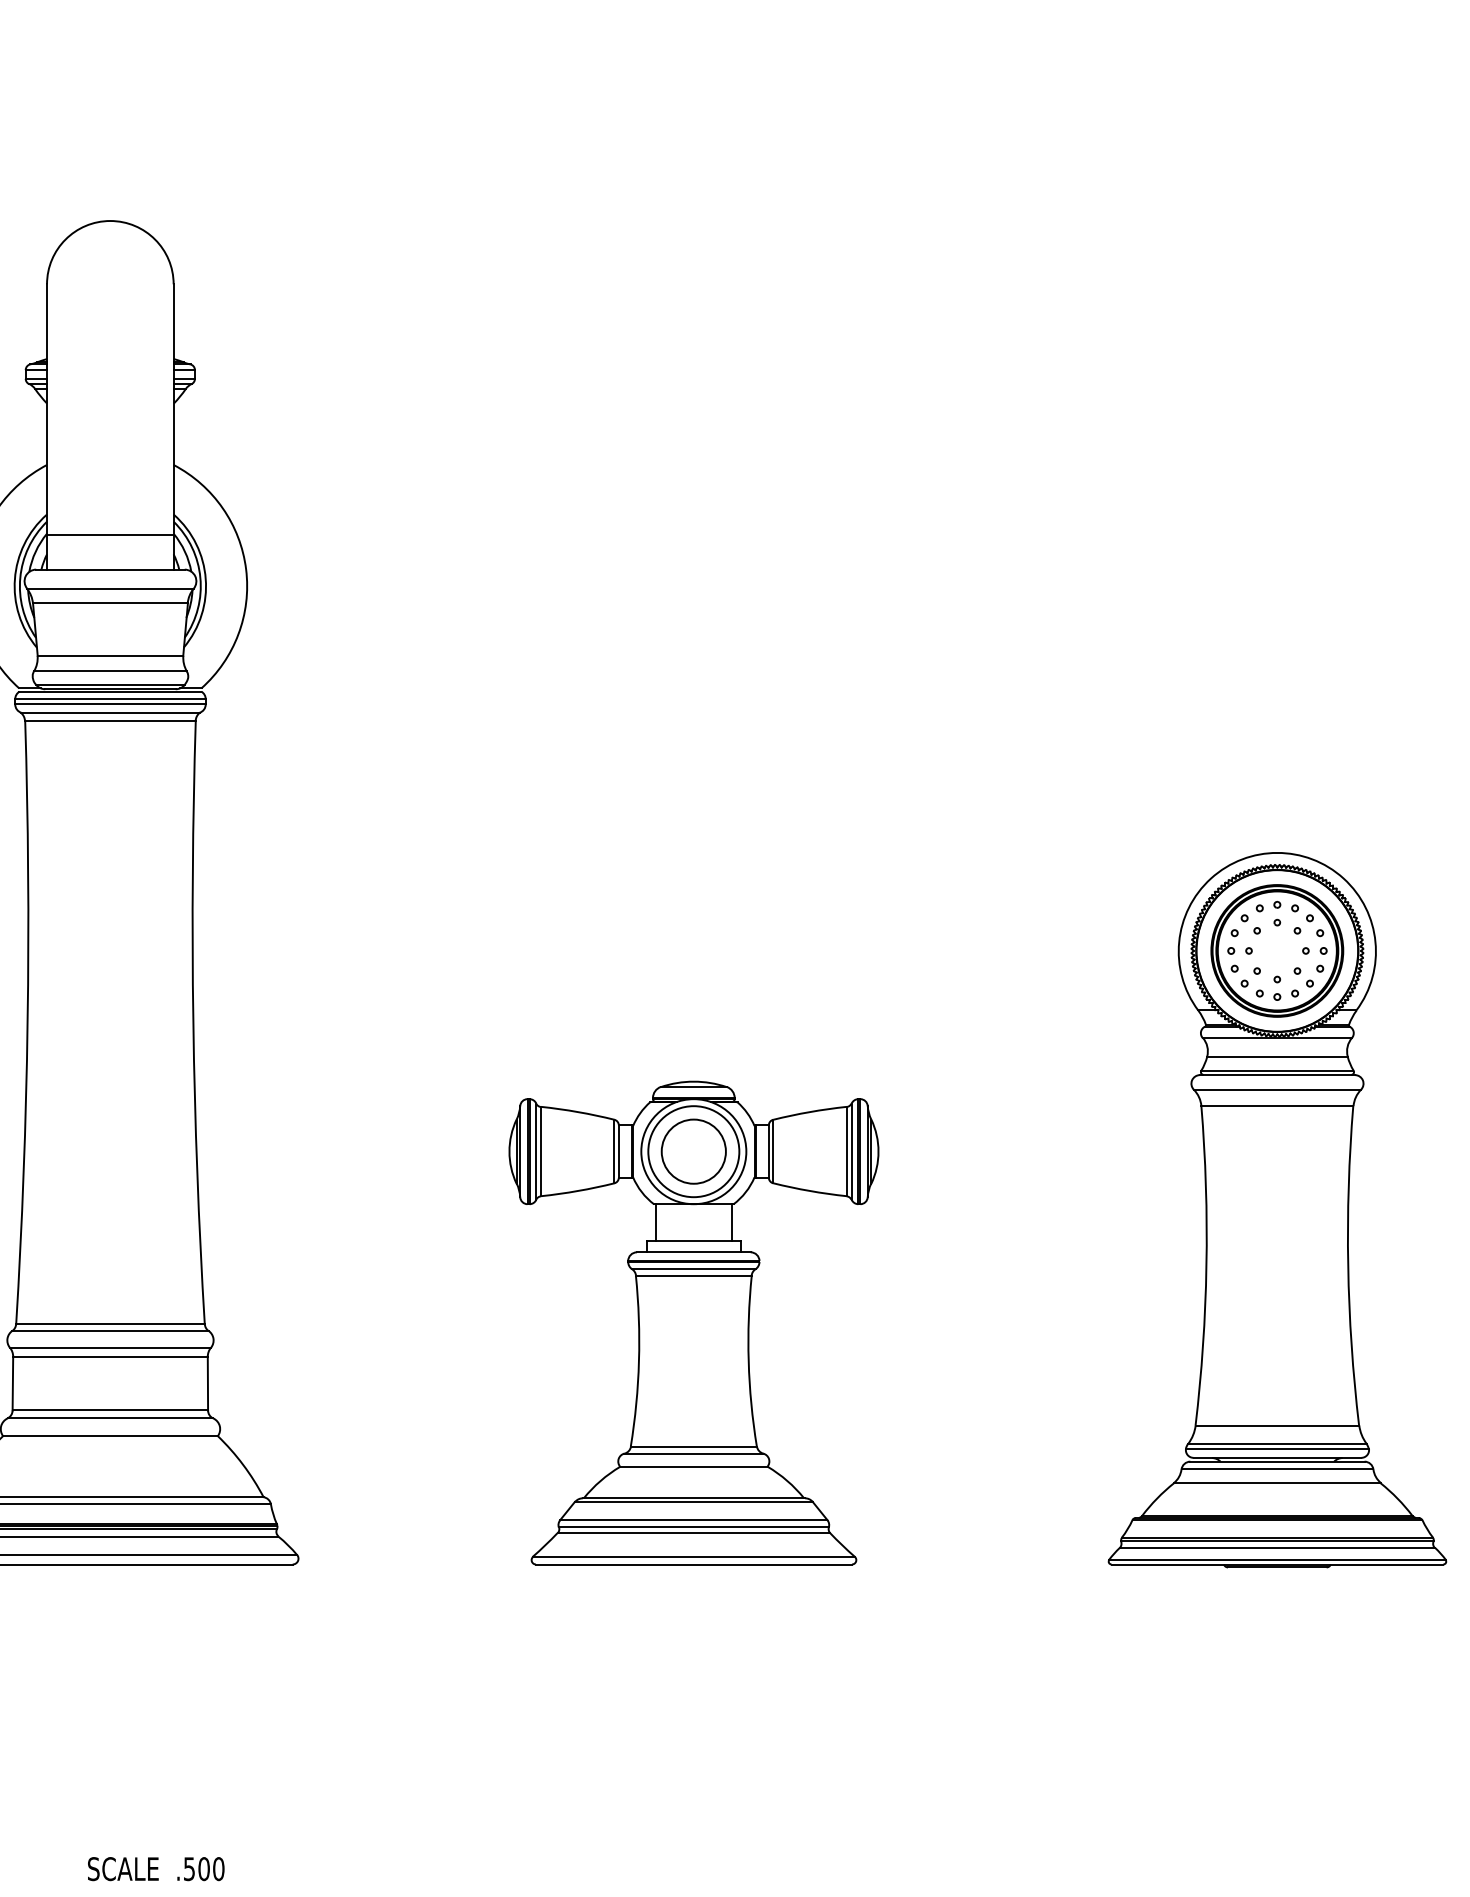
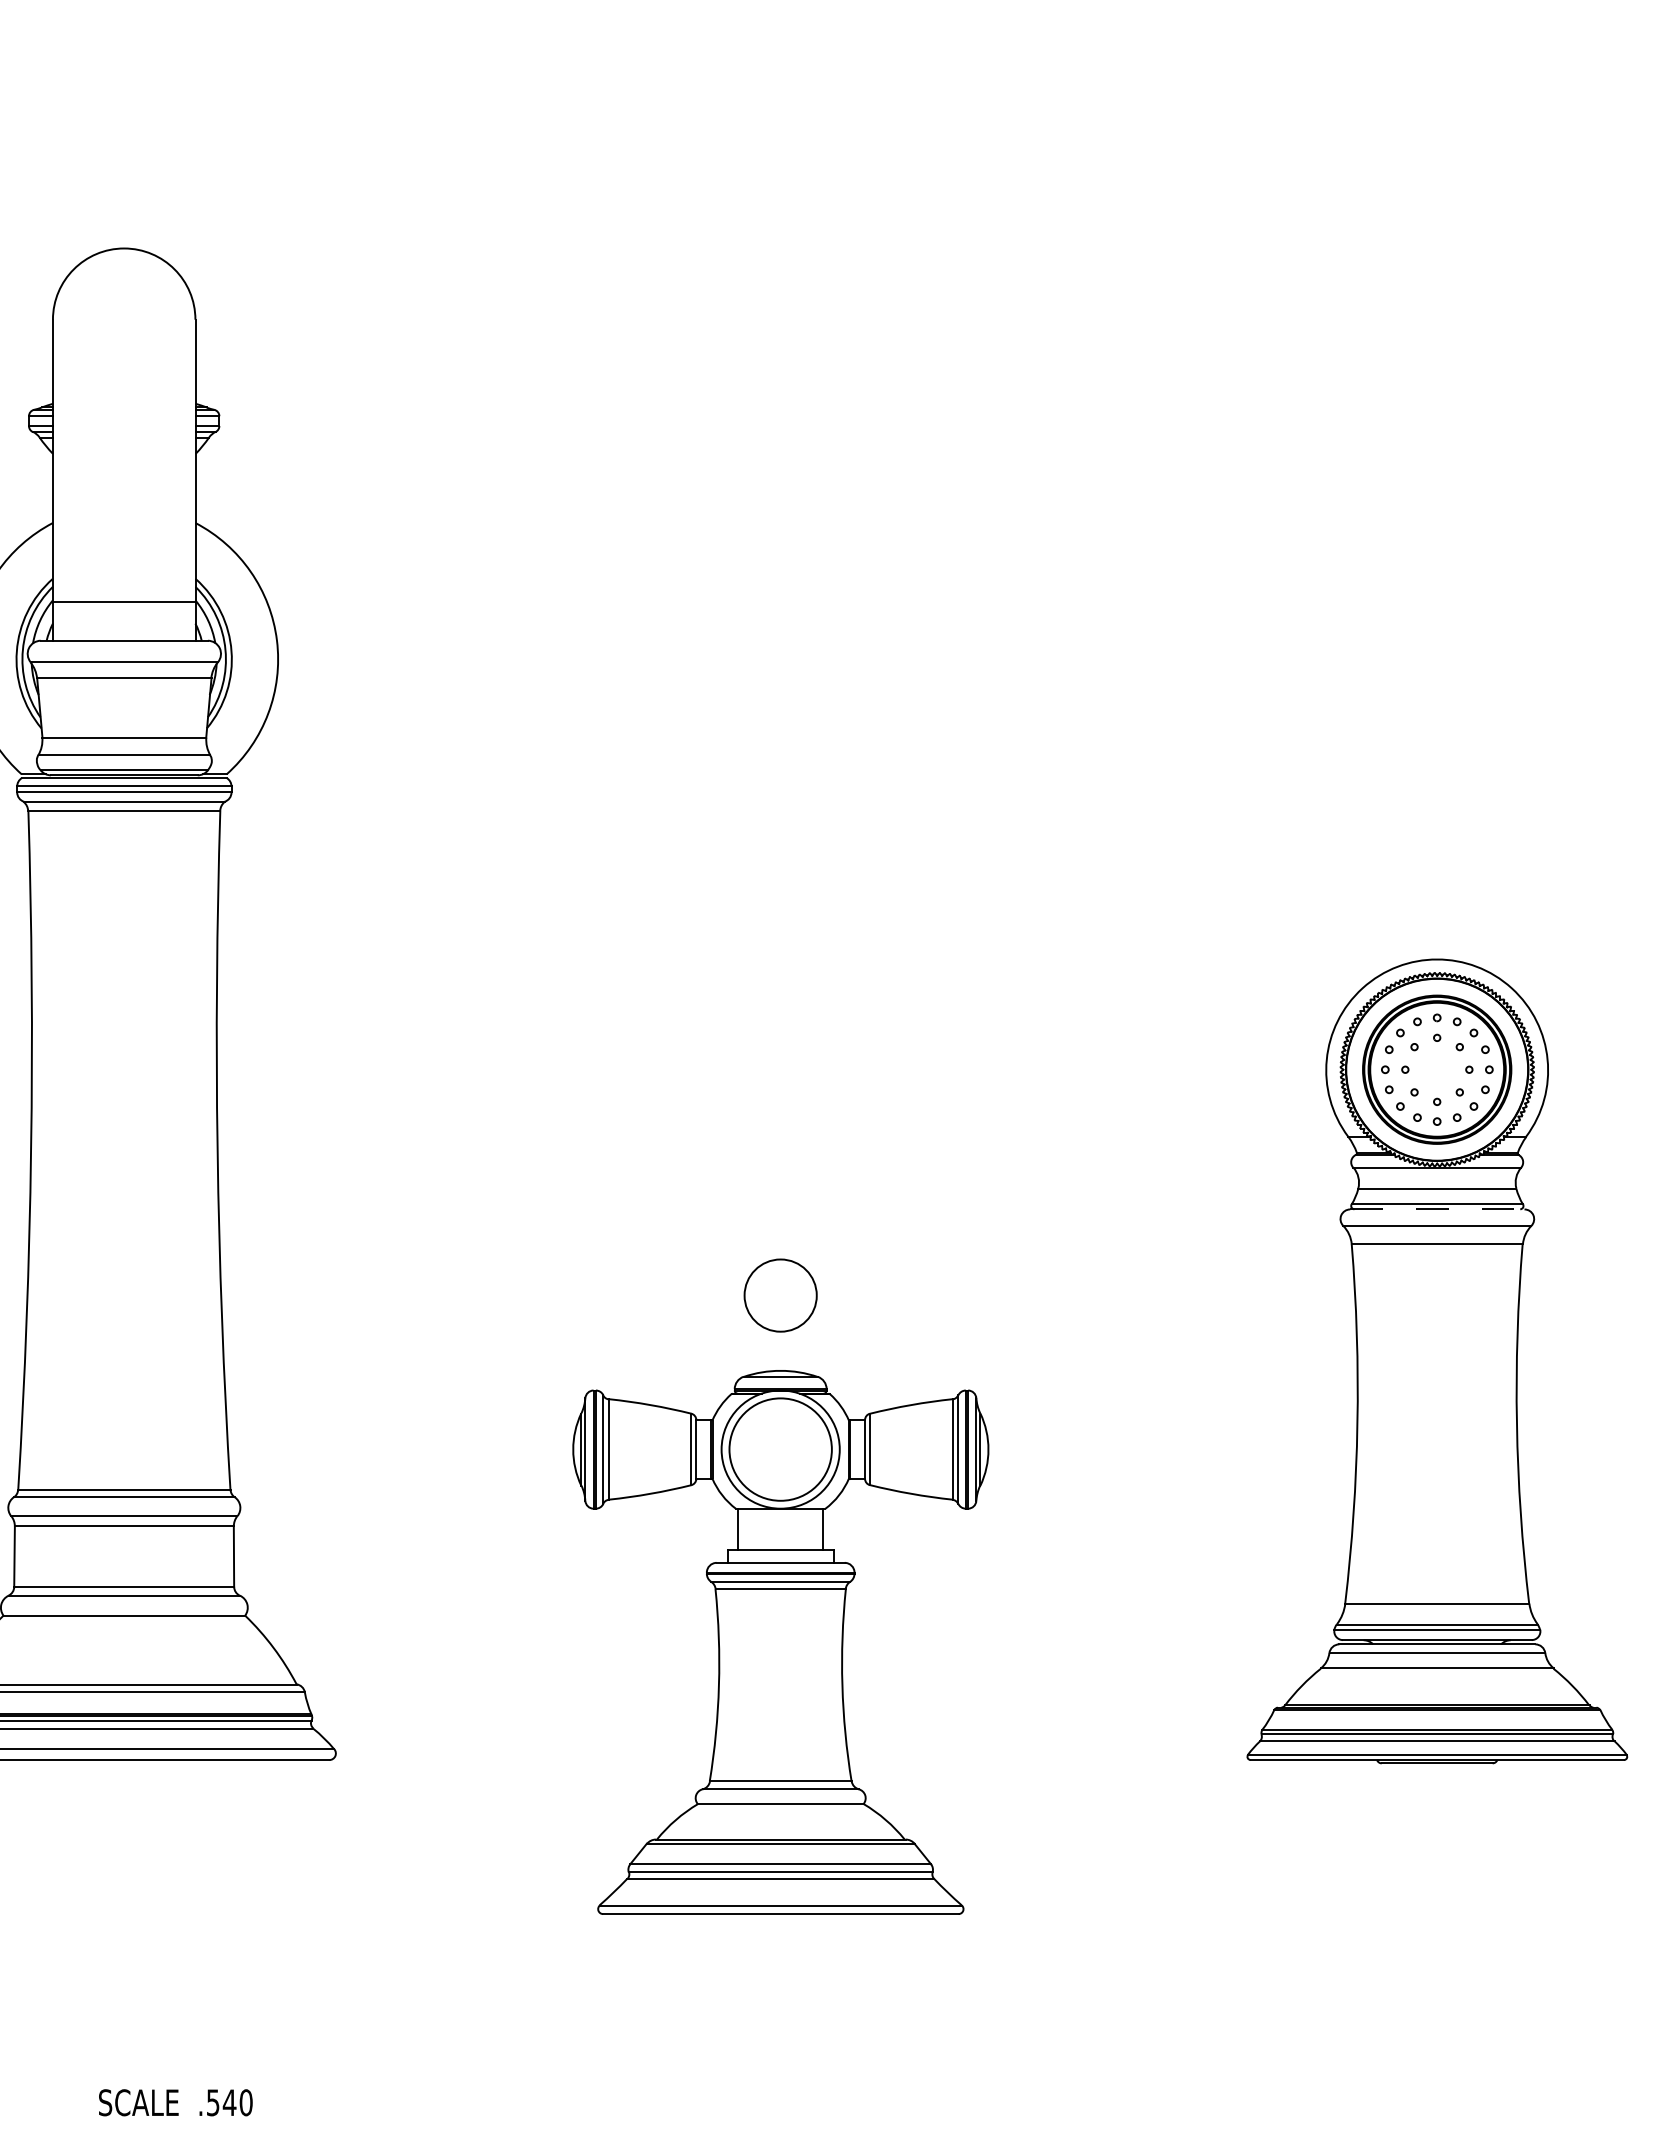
line: (1277, 1075) -> (1437, 1209), solid -> dashed
part: (693, 1323) -> (780, 1642), moved
text: (203, 1868) -> (229, 2102), .500 -> .540

